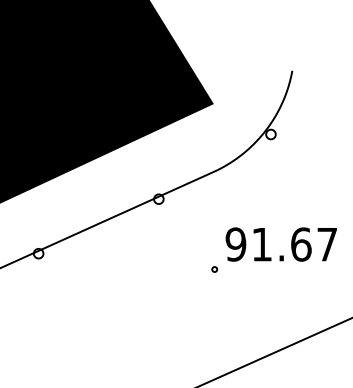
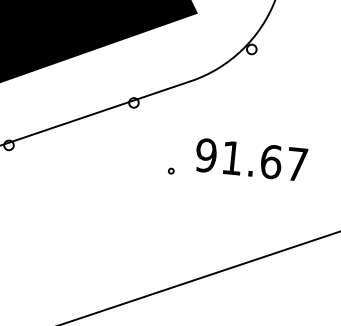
part: (214, 269) -> (171, 171), moved

